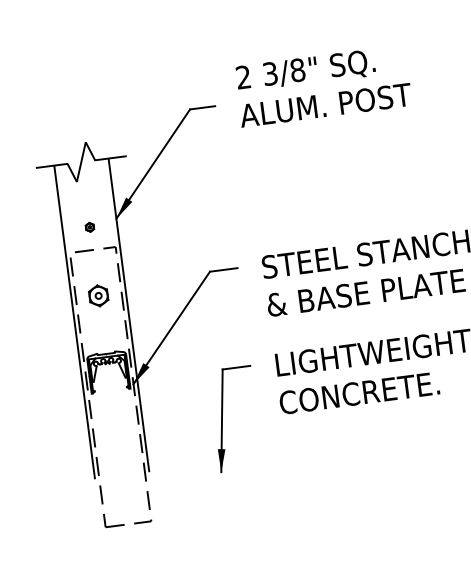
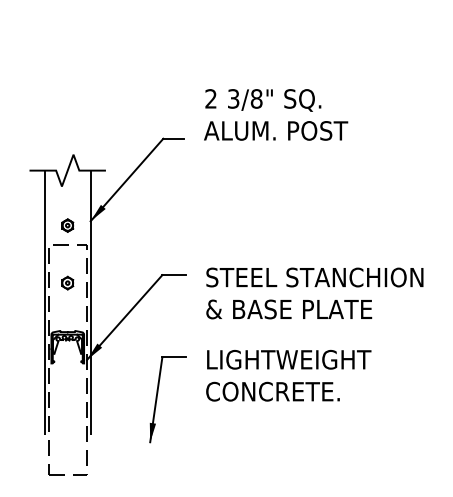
text: (323, 85) -> (276, 114), moved
part: (89, 227) -> (67, 225), size x1.67
part: (98, 295) -> (67, 282), size x0.71

